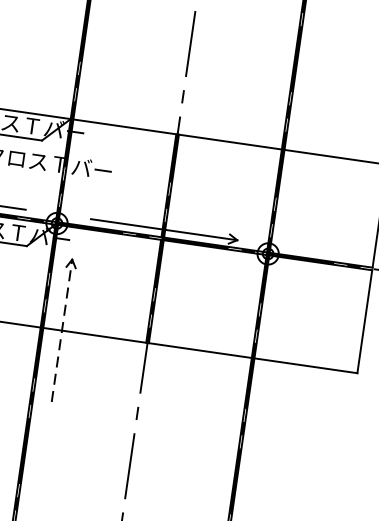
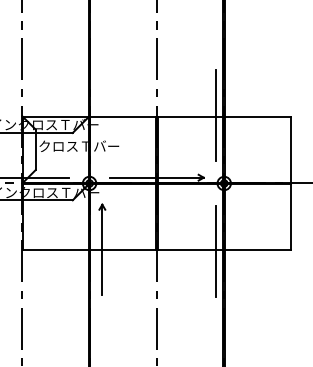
line: (269, 145) -> (215, 115), added
line: (62, 329) -> (102, 249), dashed -> solid
line: (239, 358) -> (215, 251), added

